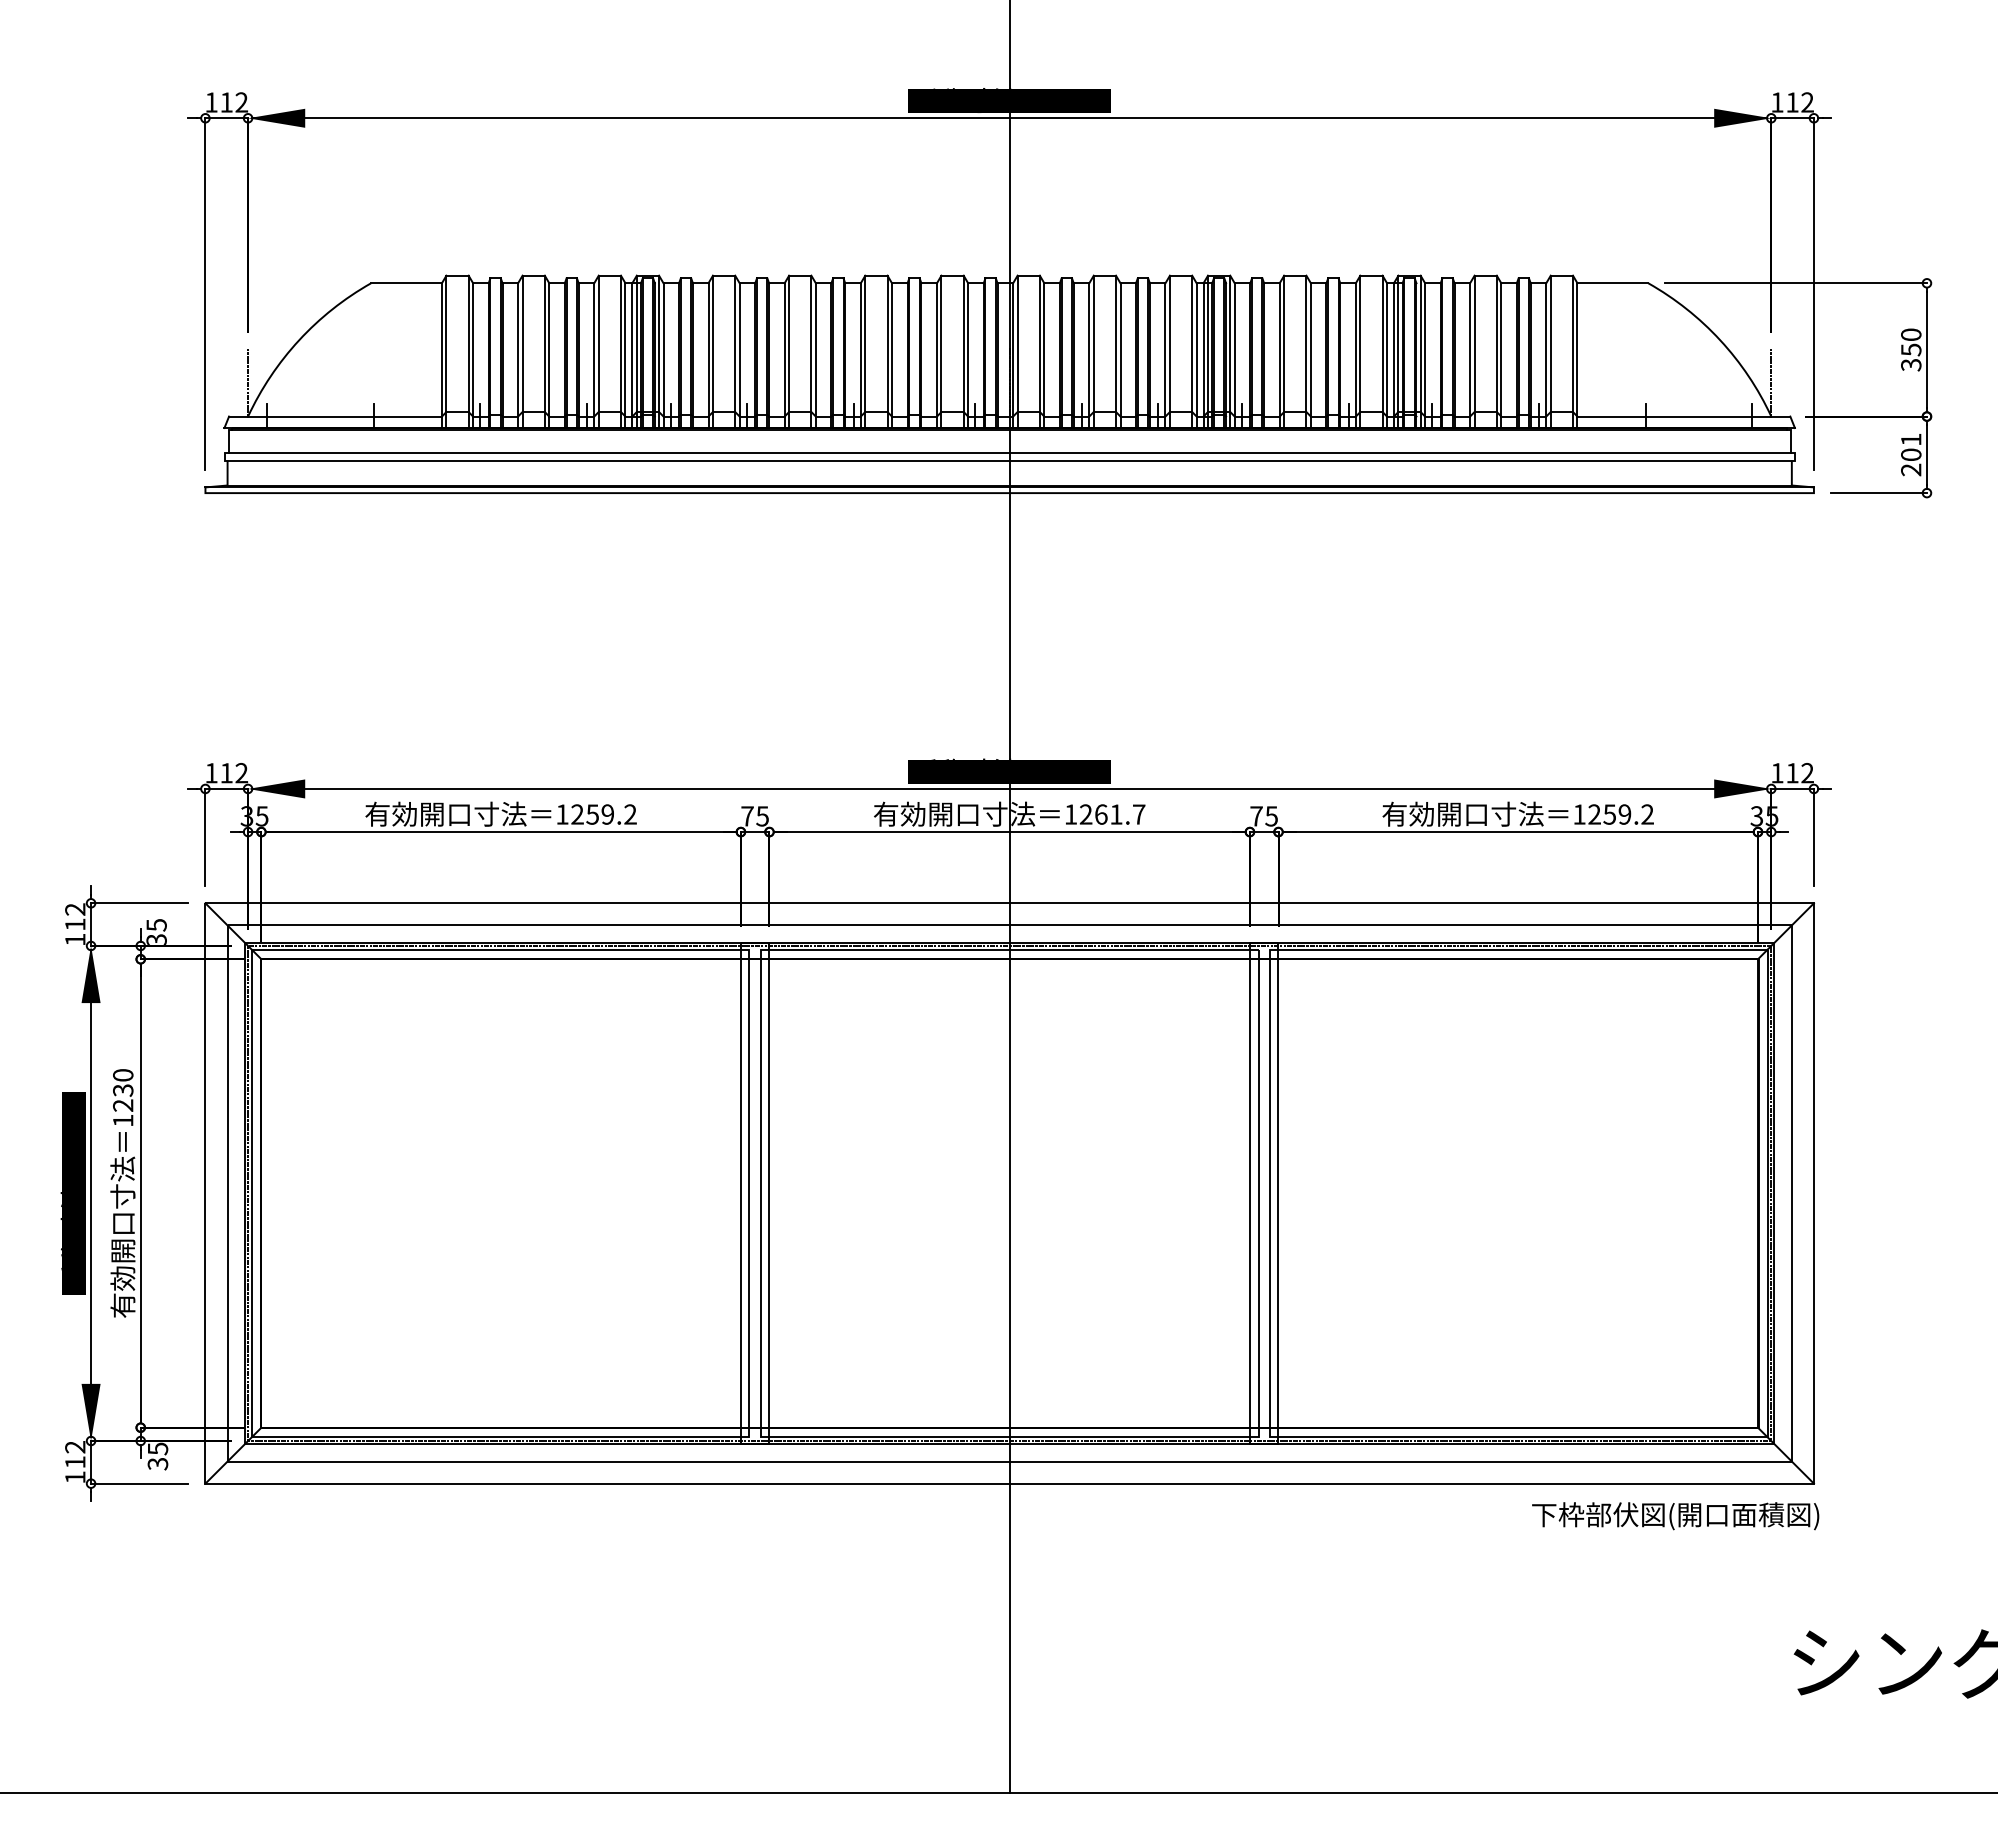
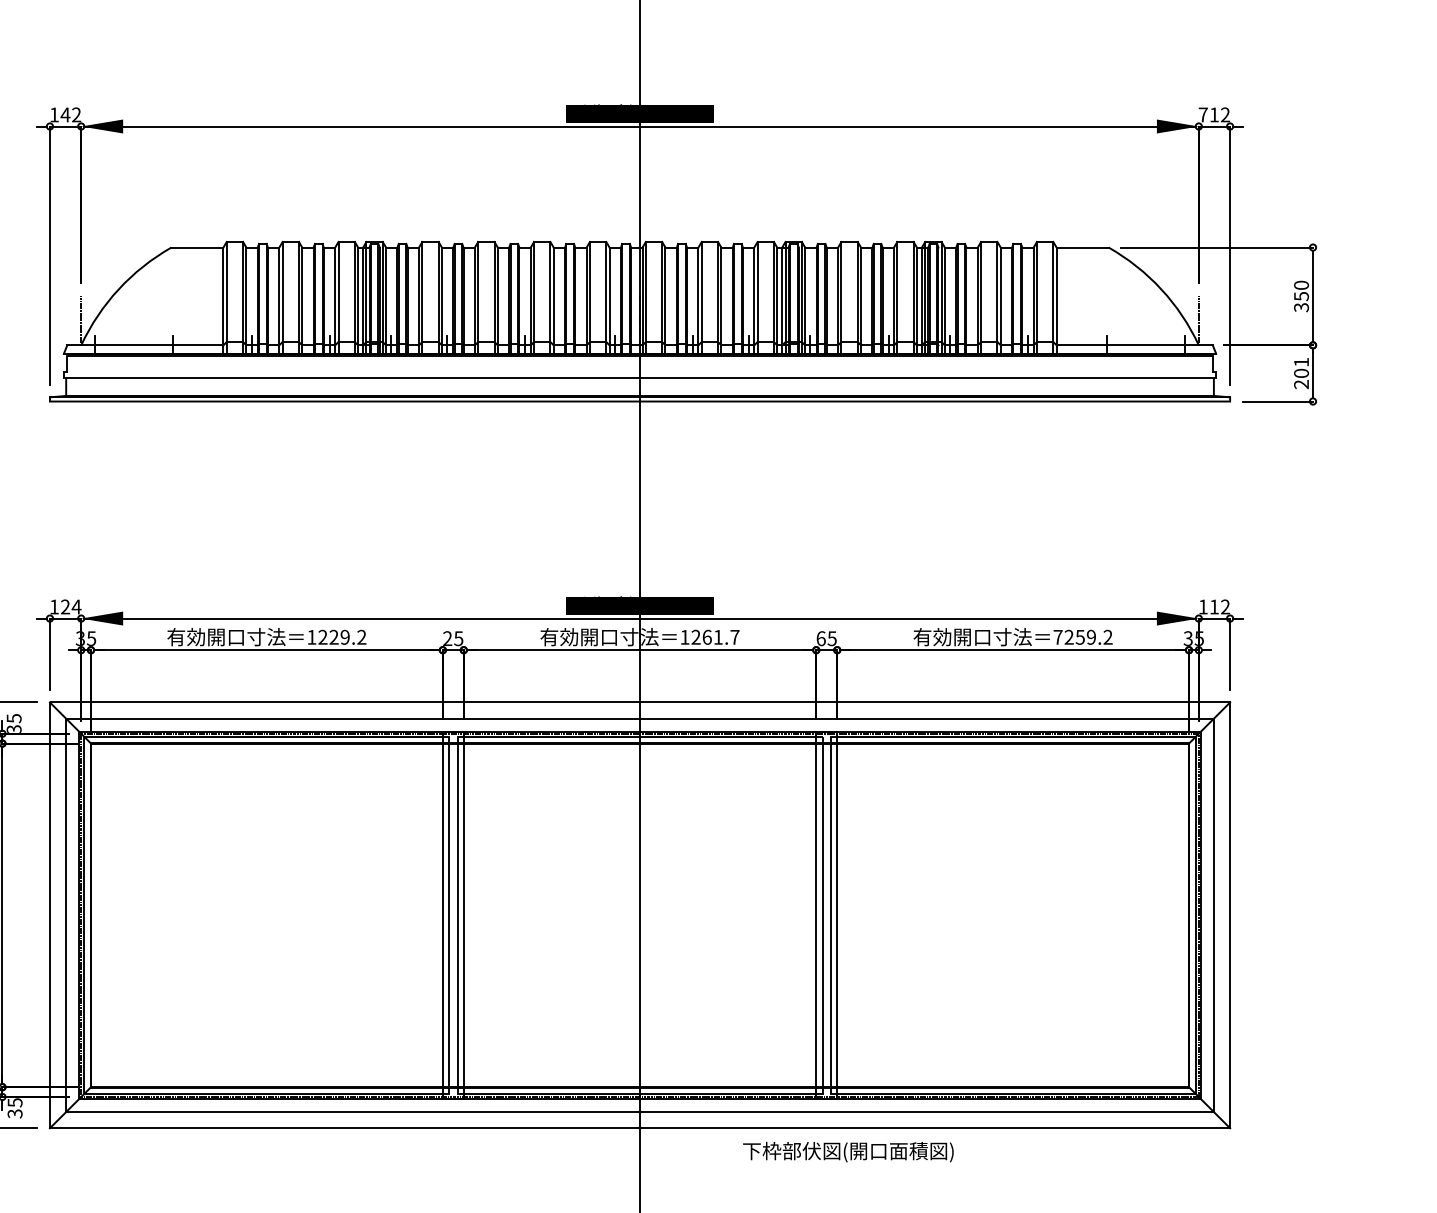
text: (226, 102) -> (65, 114), 112 -> 142
text: (1777, 102) -> (1203, 114), 112 -> 712
line: (1009, 452) -> (639, 371), removed
text: (234, 772) -> (71, 606), 112 -> 124
text: (592, 814) -> (333, 637), 1259.2 -> 1229.2
text: (1579, 814) -> (1058, 637), 1259.2 -> 7259.2
text: (747, 816) -> (447, 638), 75 -> 25
text: (1256, 816) -> (821, 638), 75 -> 65
text: (1675, 1516) -> (848, 1152), moved

